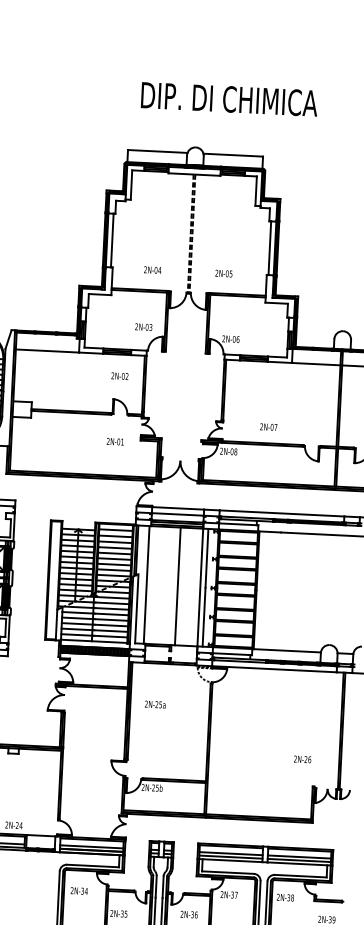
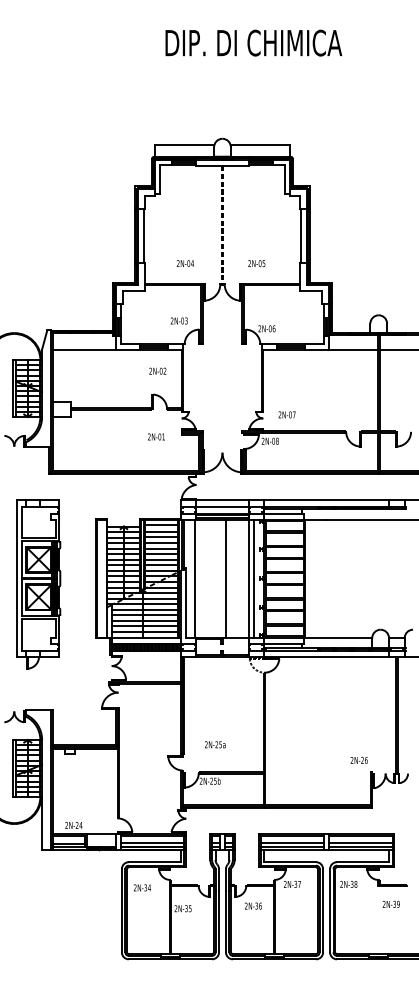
text: (229, 98) -> (253, 42), moved
text: (268, 426) -> (286, 414), moved
text: (155, 704) -> (215, 744), moved
text: (301, 759) -> (358, 760), moved

